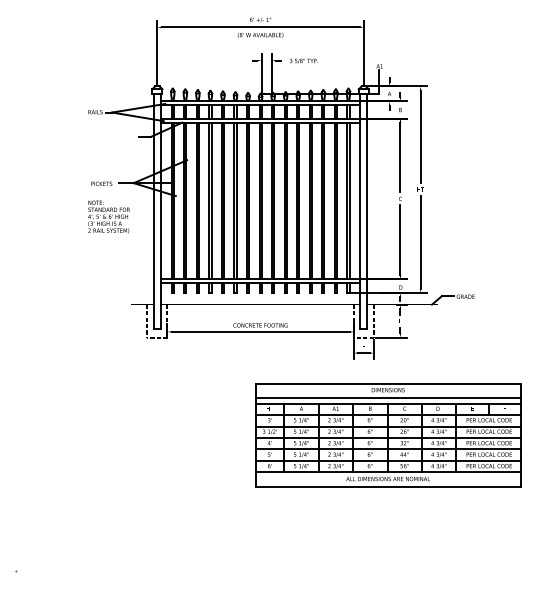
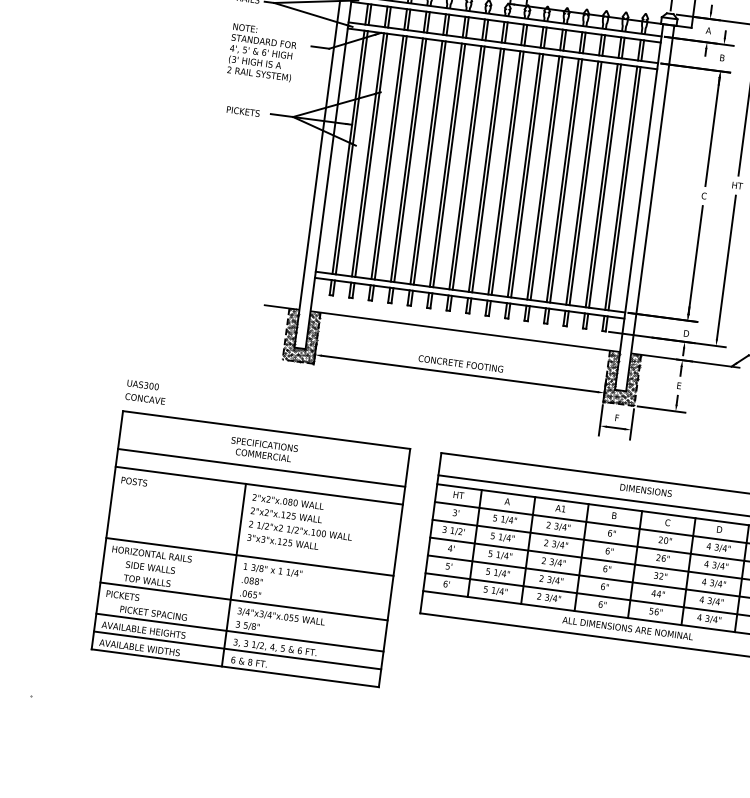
text: (108, 216) -> (261, 51), moved
hatch: (157, 320) -> (301, 335), added
hatch: (363, 321) -> (621, 378), added
part: (143, 450) -> (253, 534), added

